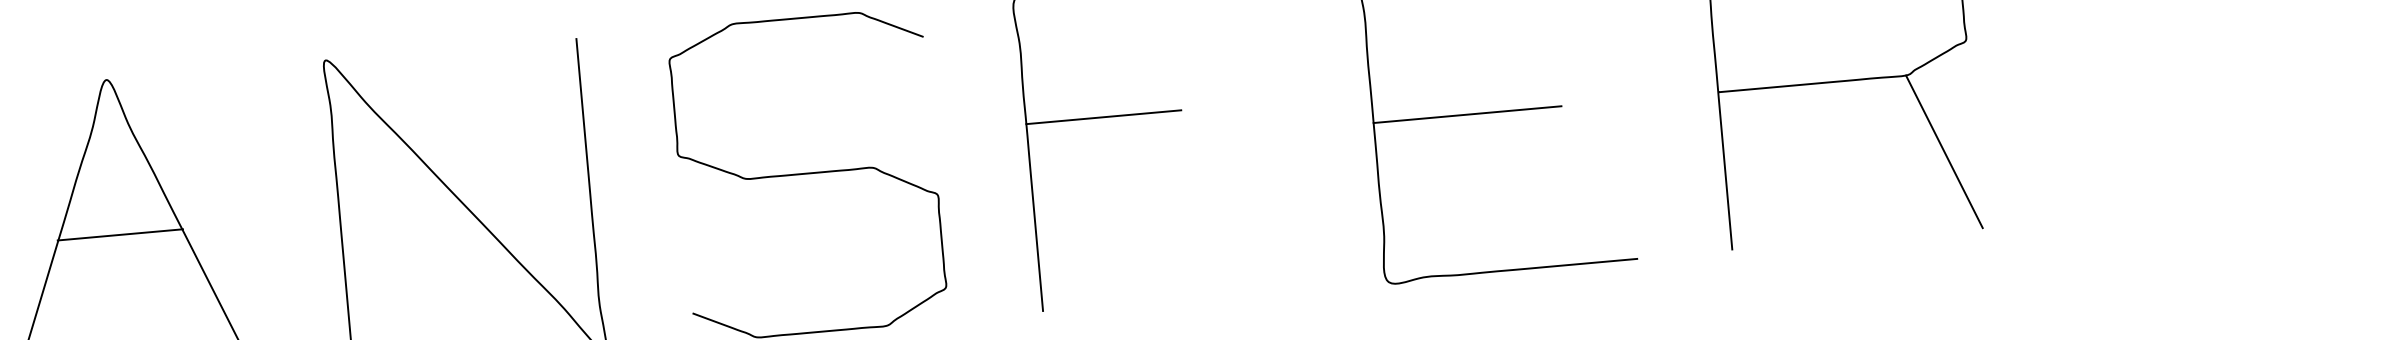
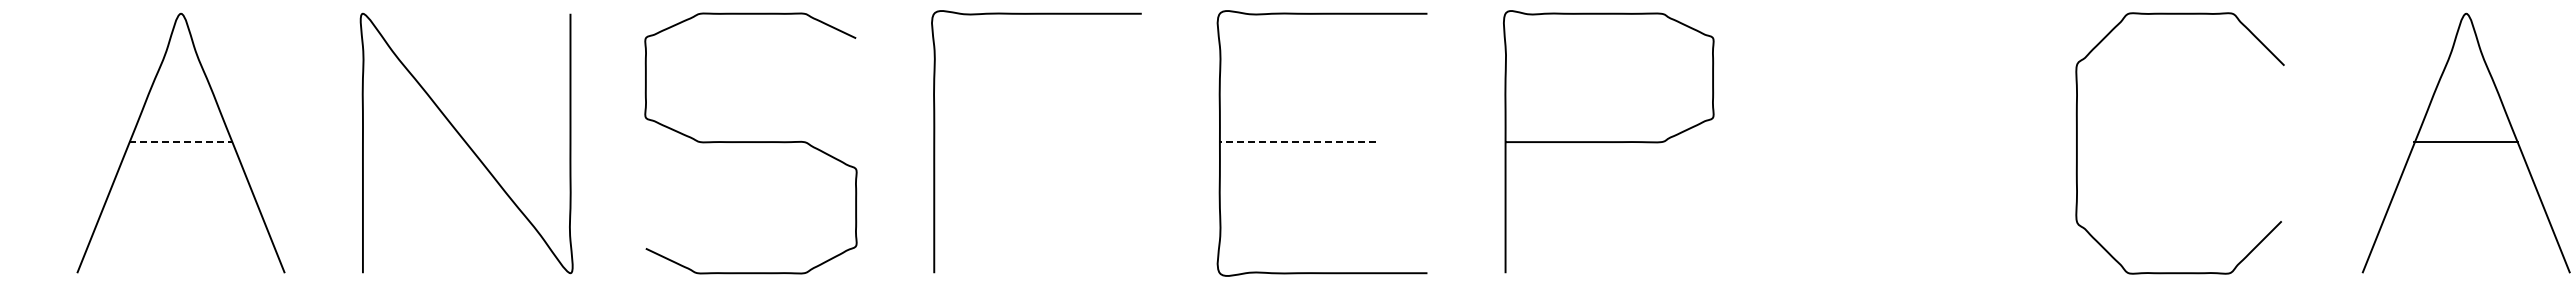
line: (1467, 115) -> (1297, 142), solid -> dashed
line: (1103, 117) -> (998, 117), removed
line: (1944, 151) -> (1687, 207), removed
line: (120, 235) -> (181, 142), solid -> dashed

